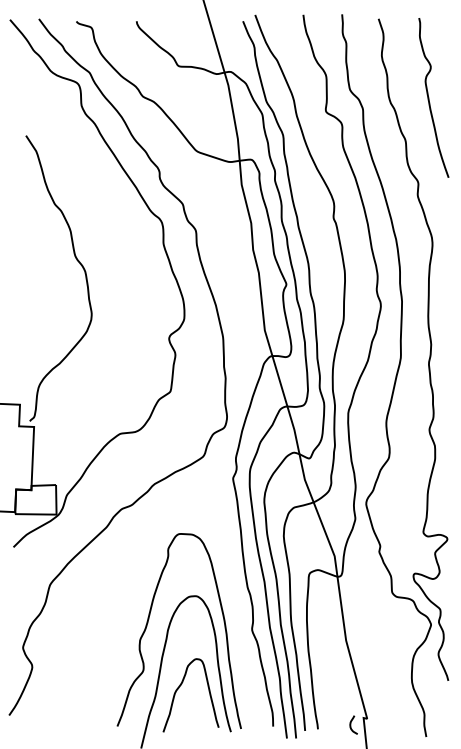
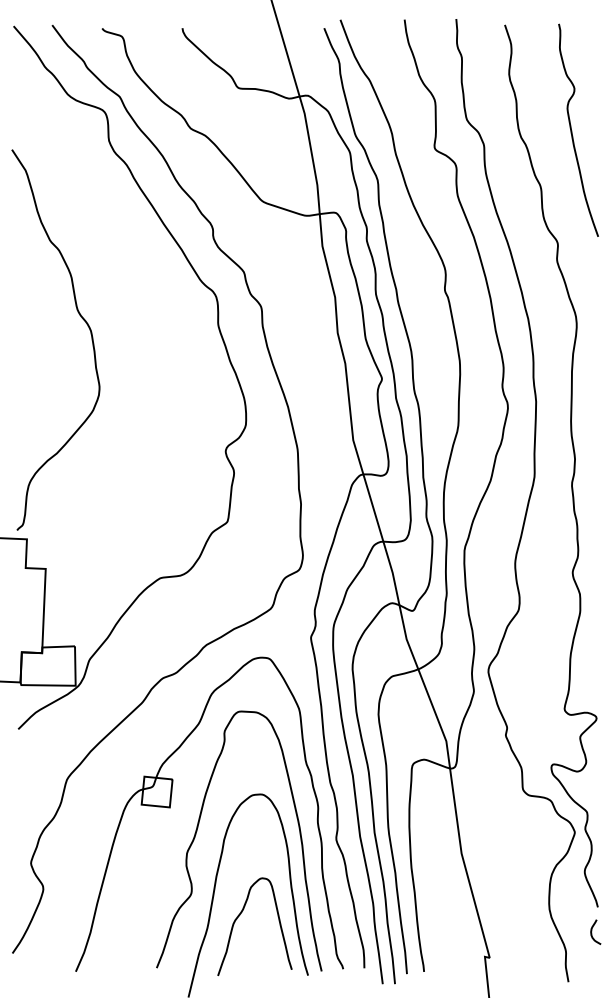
curve: (78, 262) -> (81, 318), moved
part: (128, 602) -> (171, 803), added
curve: (351, 724) -> (592, 931), moved

